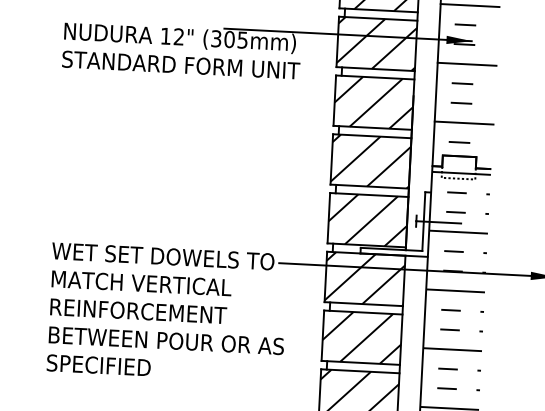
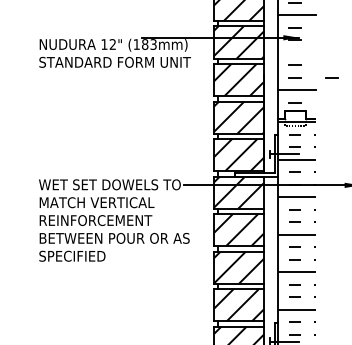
text: (228, 39) -> (144, 44), (305mm) -> (183mm)
line: (465, 64) -> (296, 52), removed
line: (518, 105) -> (331, 77), added

